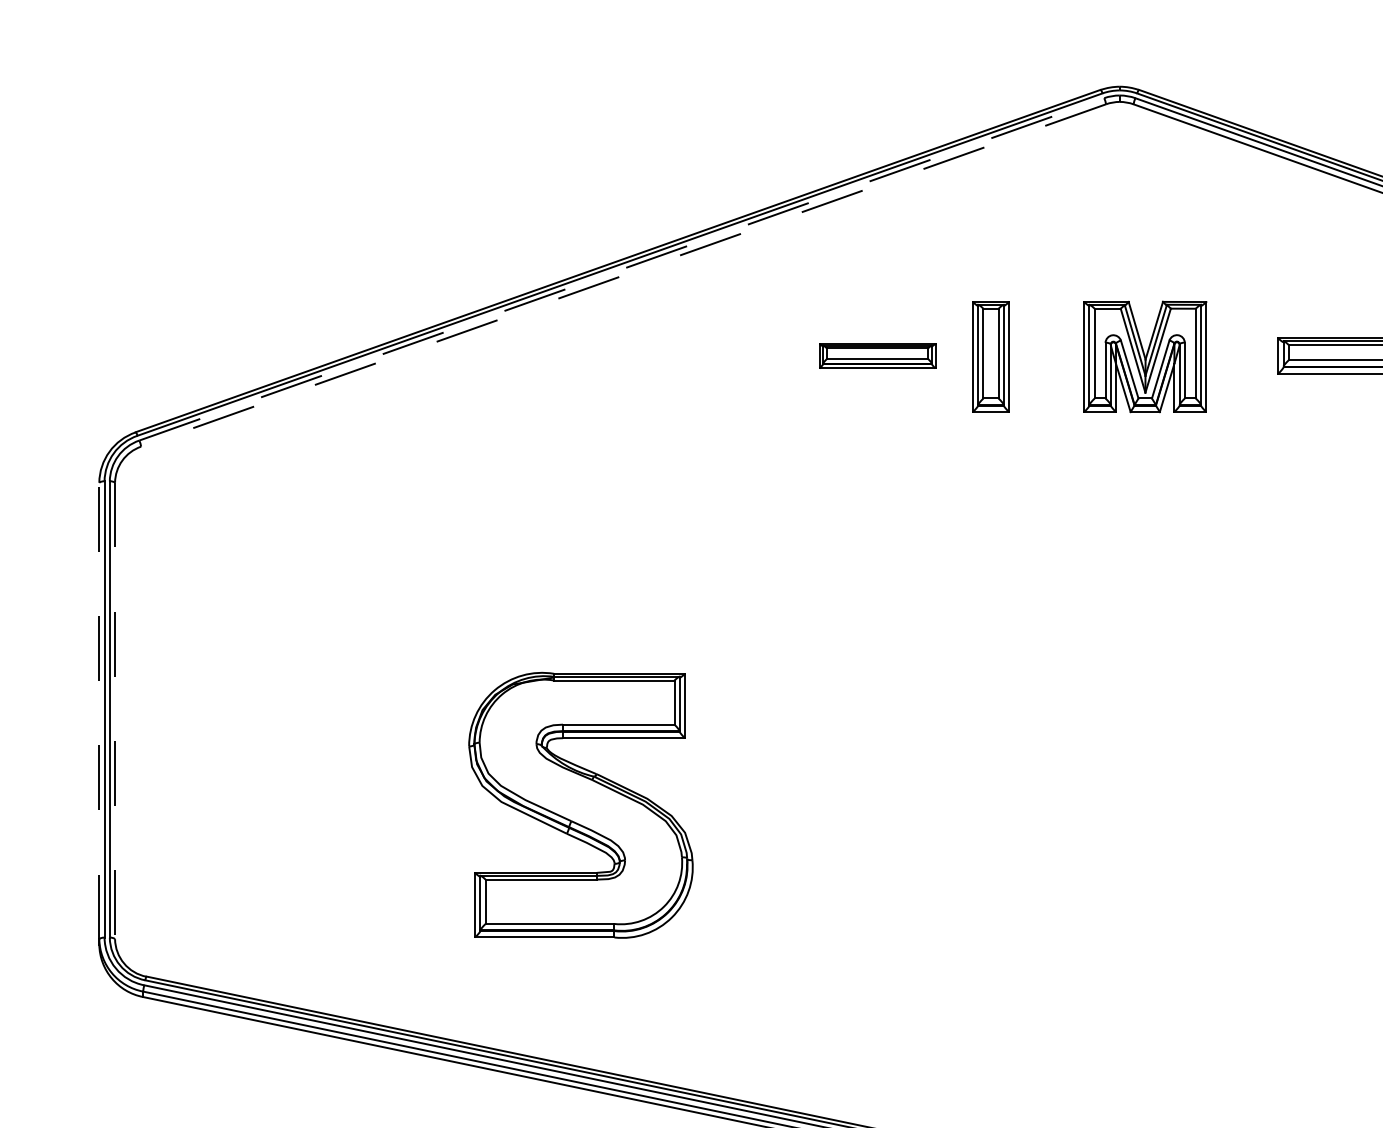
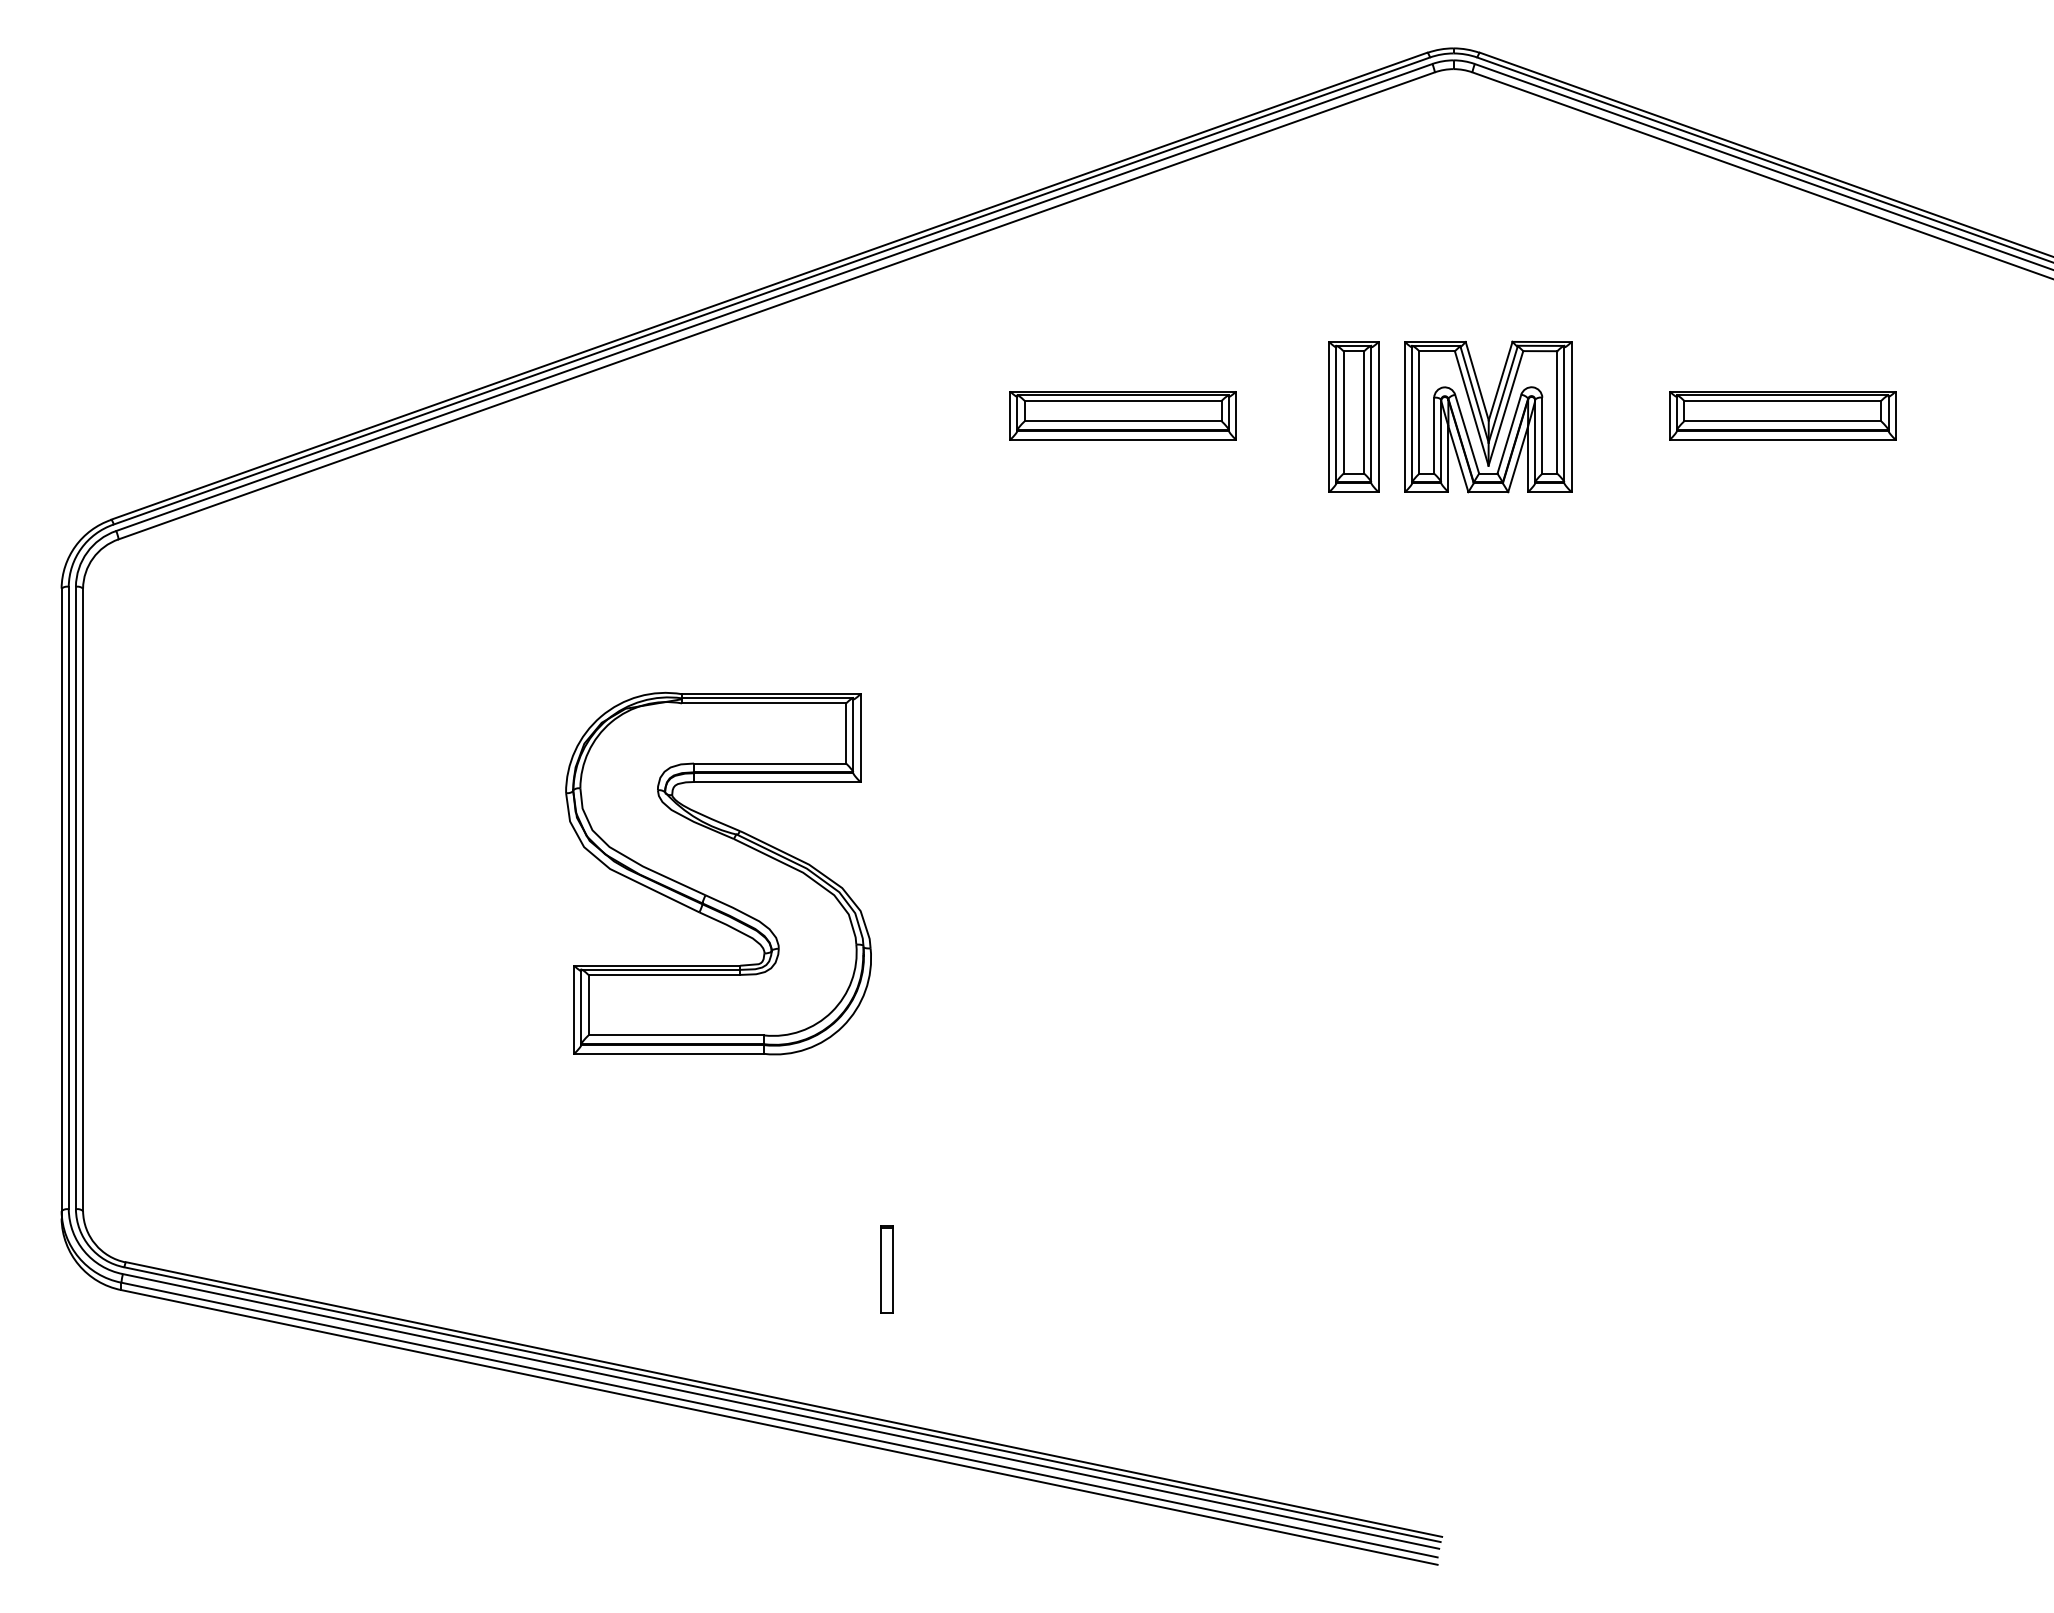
line: (621, 269) -> (774, 297), dashed -> solid
line: (623, 275) -> (776, 306), dashed -> solid
part: (877, 355) -> (1122, 415), size x1.43
part: (990, 356) -> (1353, 416), moved
line: (99, 710) -> (61, 899), dashed -> solid
line: (115, 711) -> (83, 900), dashed -> solid
part: (580, 805) -> (718, 873), moved
part: (704, 981) -> (886, 1269), added

